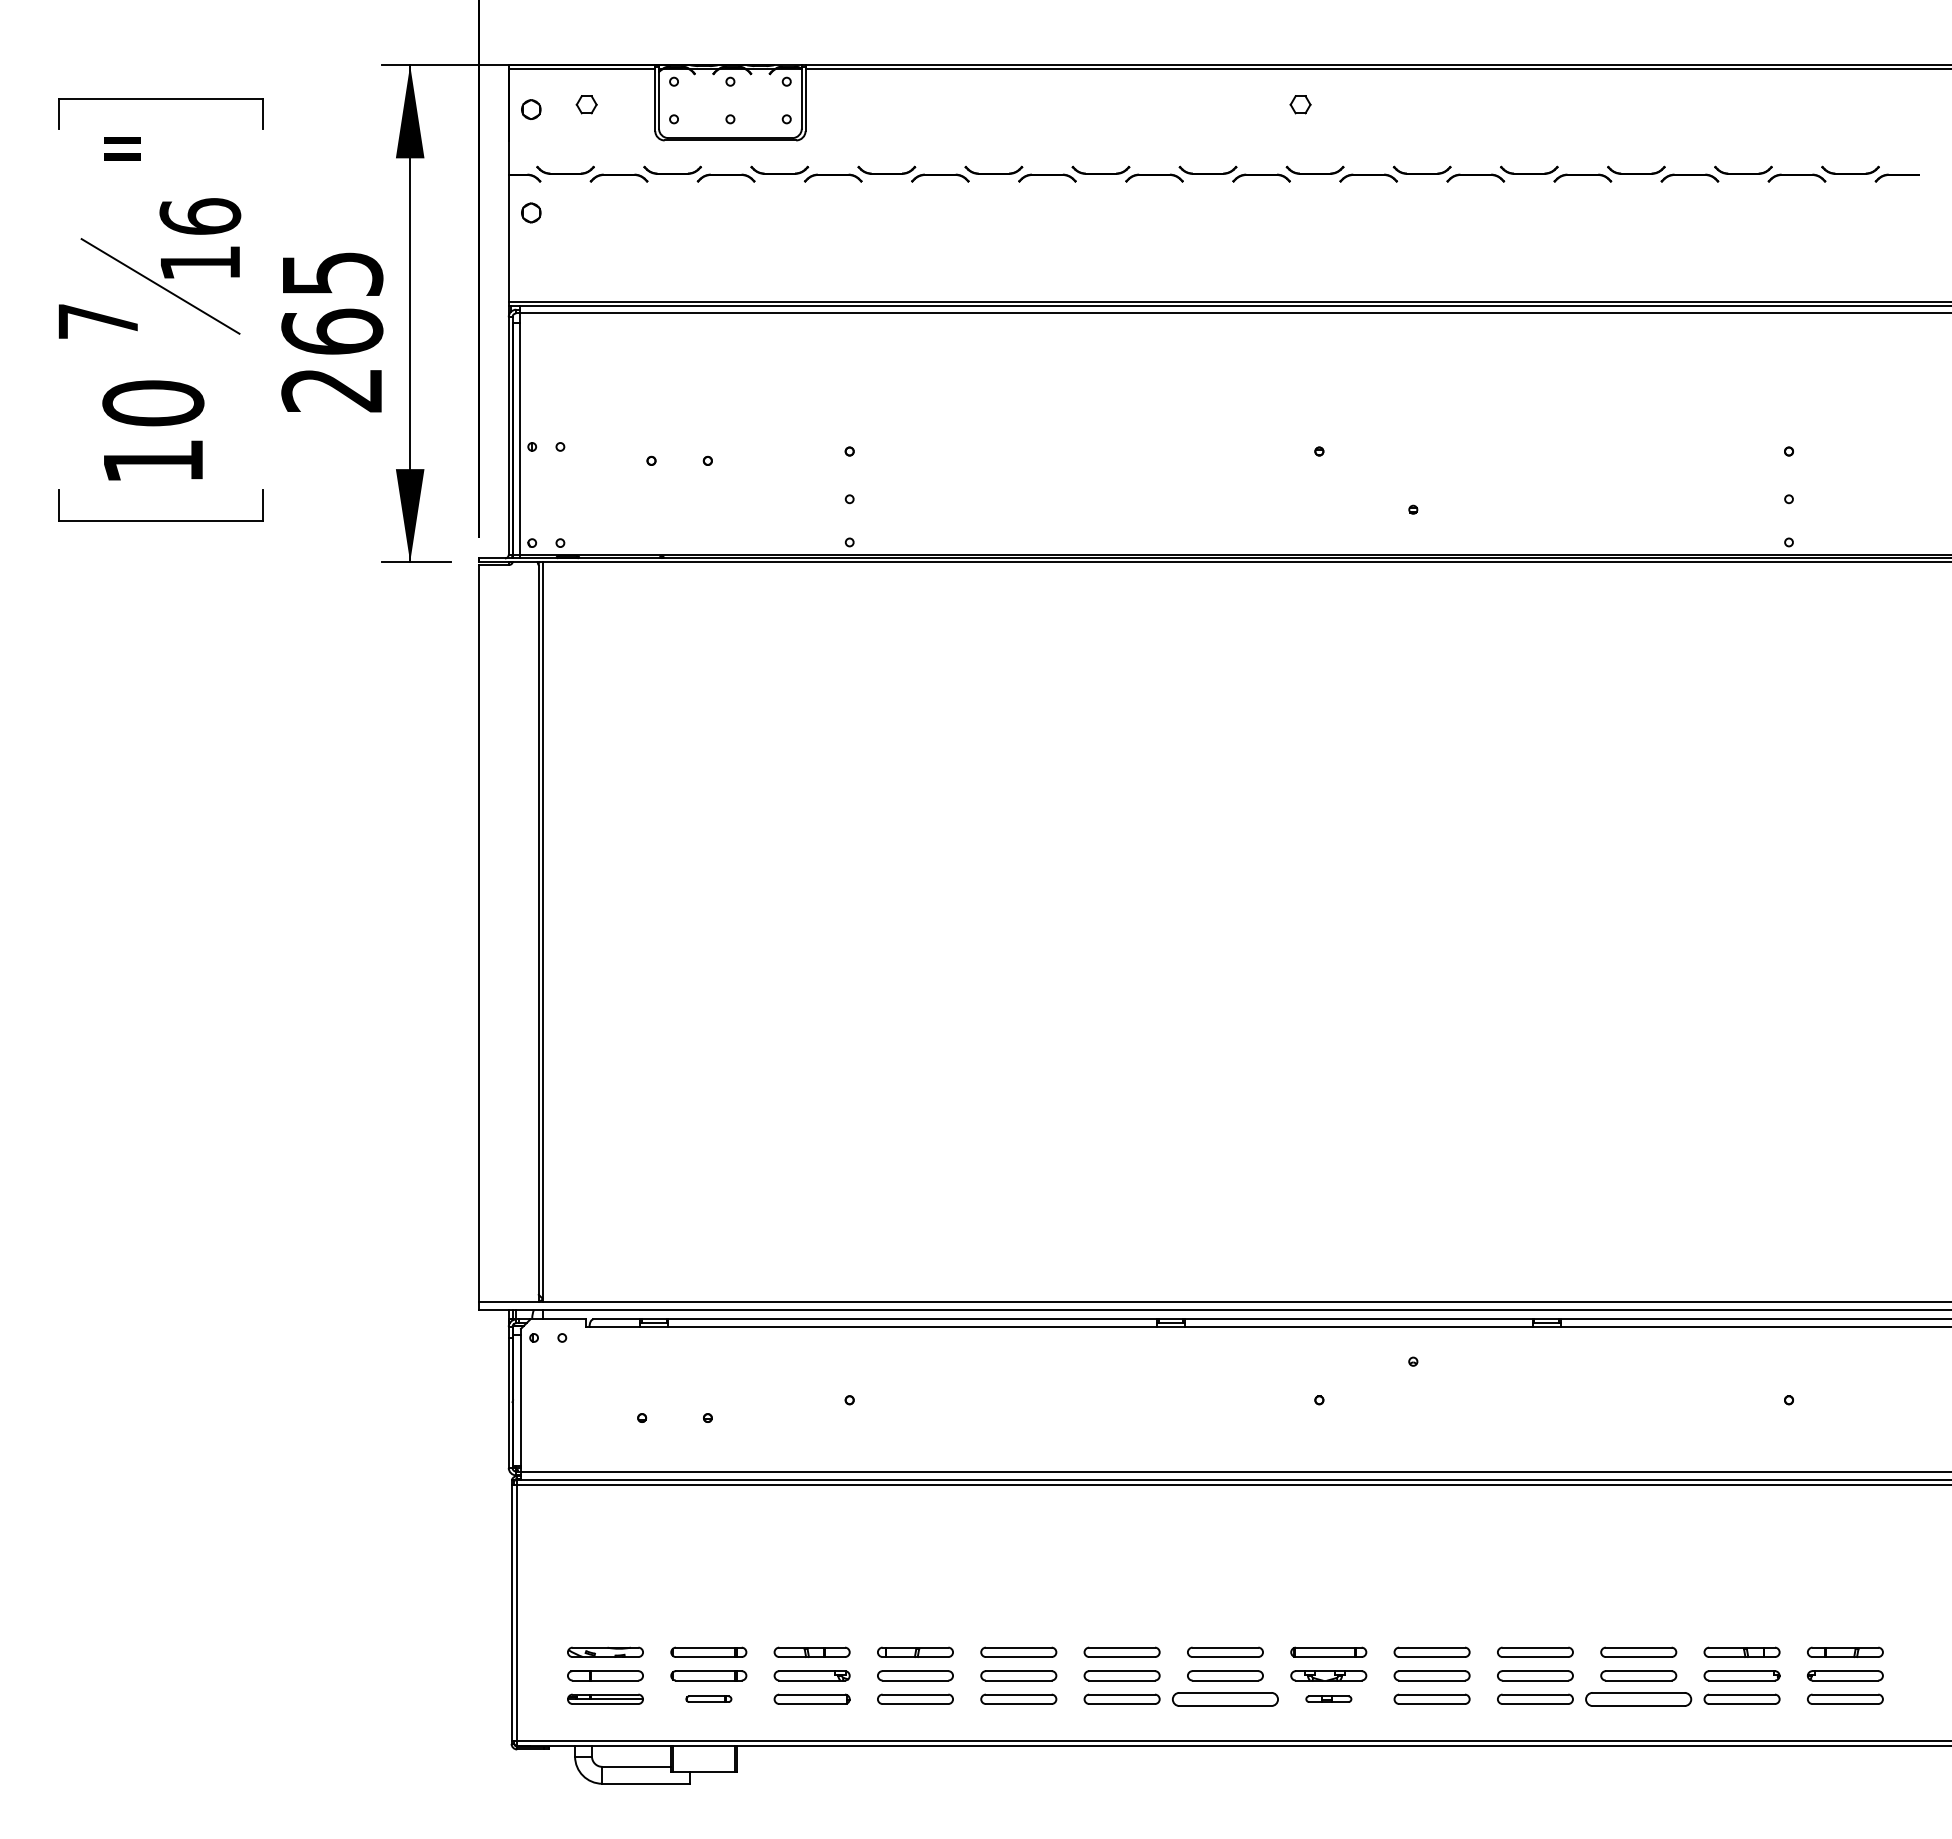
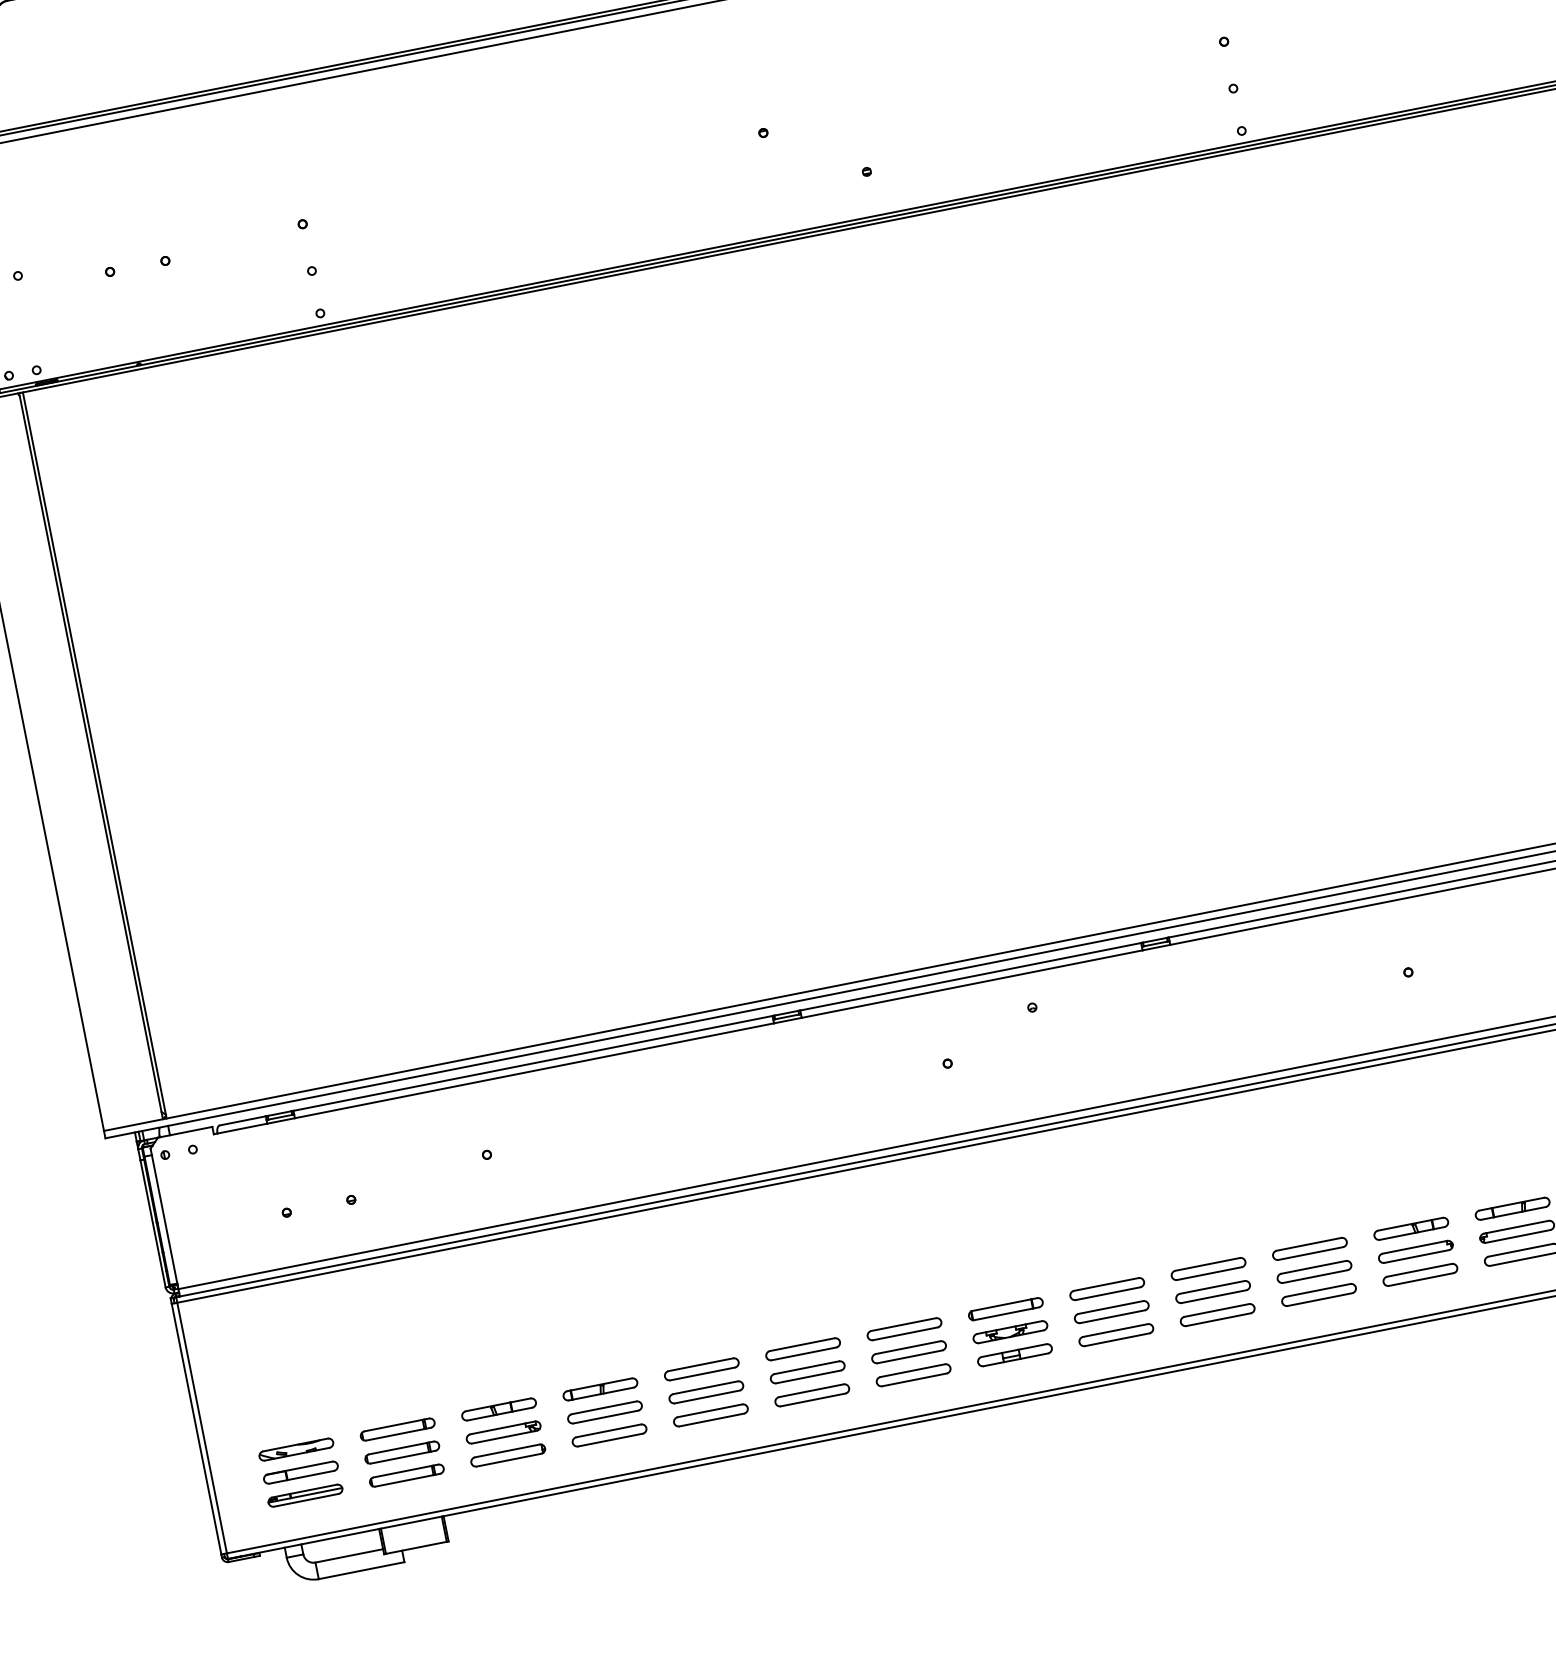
part: (708, 1698) -> (406, 1474), size x1.67
part: (1225, 1698) -> (913, 1374), size x0.71
part: (1328, 1698) -> (1014, 1354), size x1.67
part: (1638, 1698) -> (1318, 1294), size x0.71

